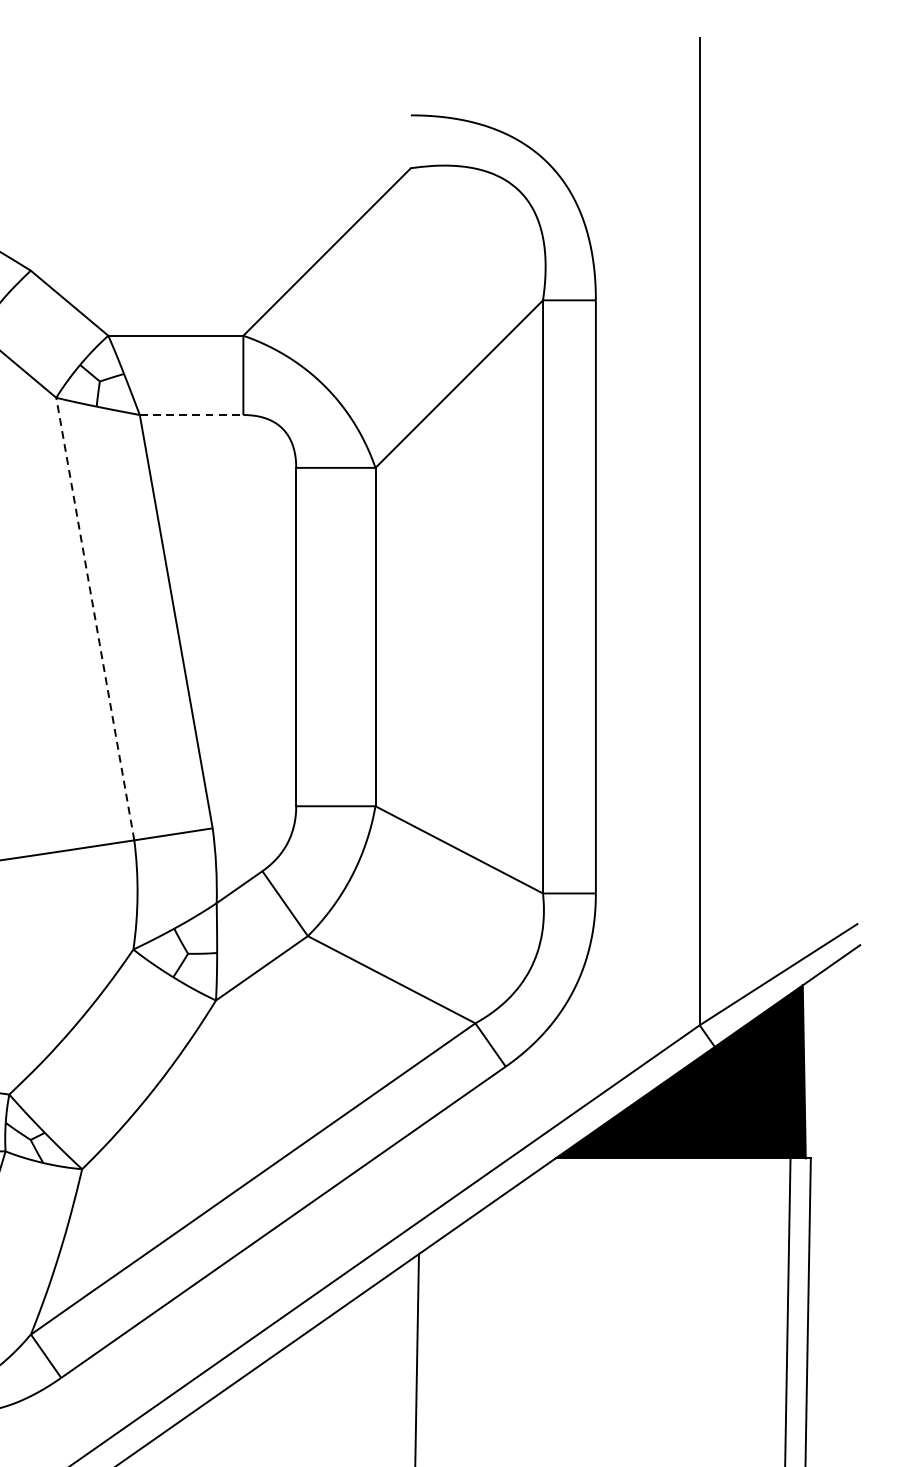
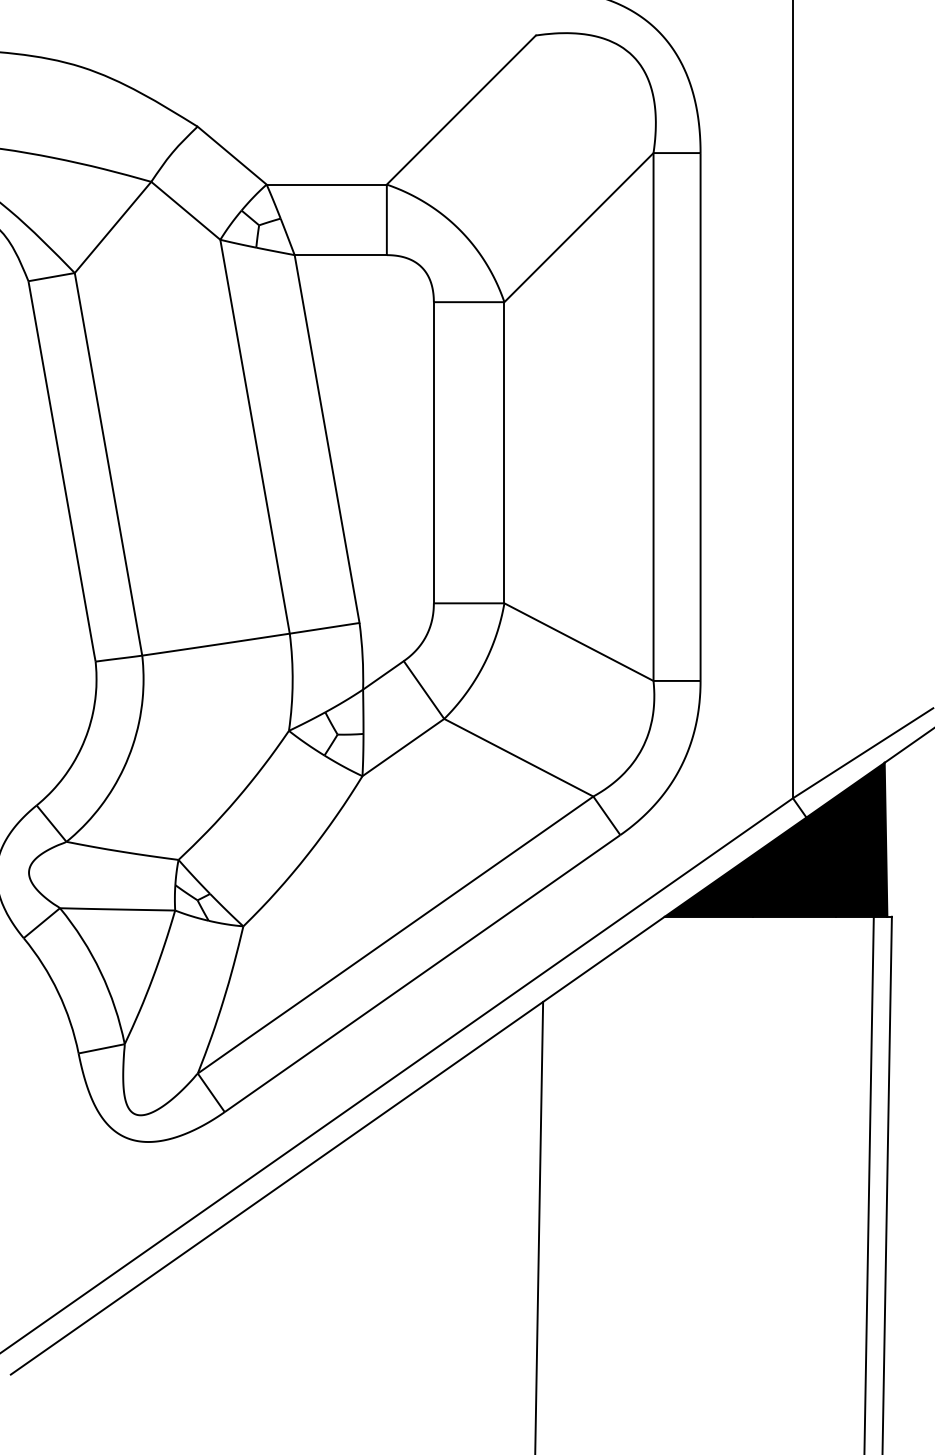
line: (192, 415) -> (341, 255), dashed -> solid
line: (95, 618) -> (255, 436), dashed -> solid

